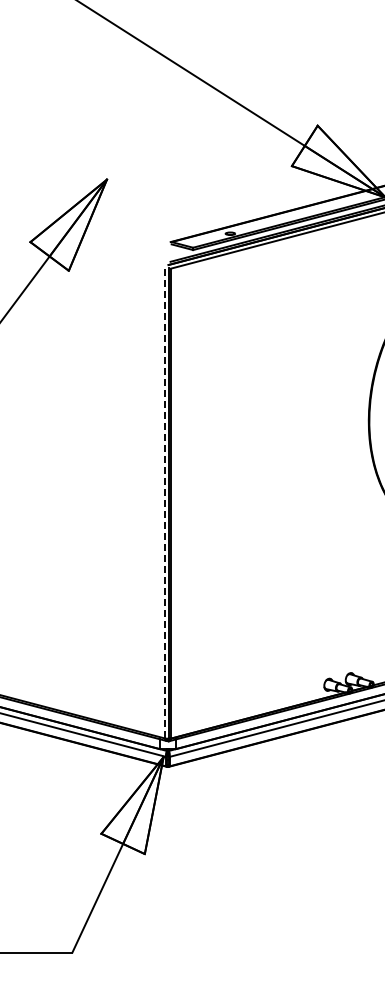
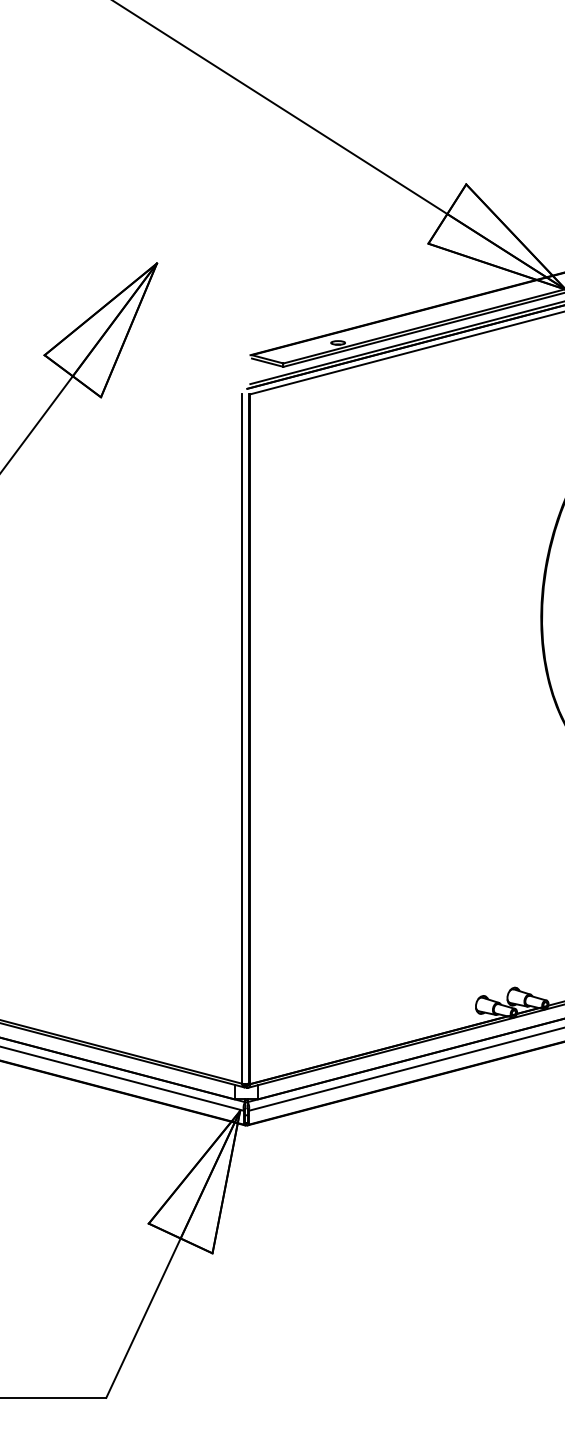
line: (164, 503) -> (241, 738), dashed -> solid

